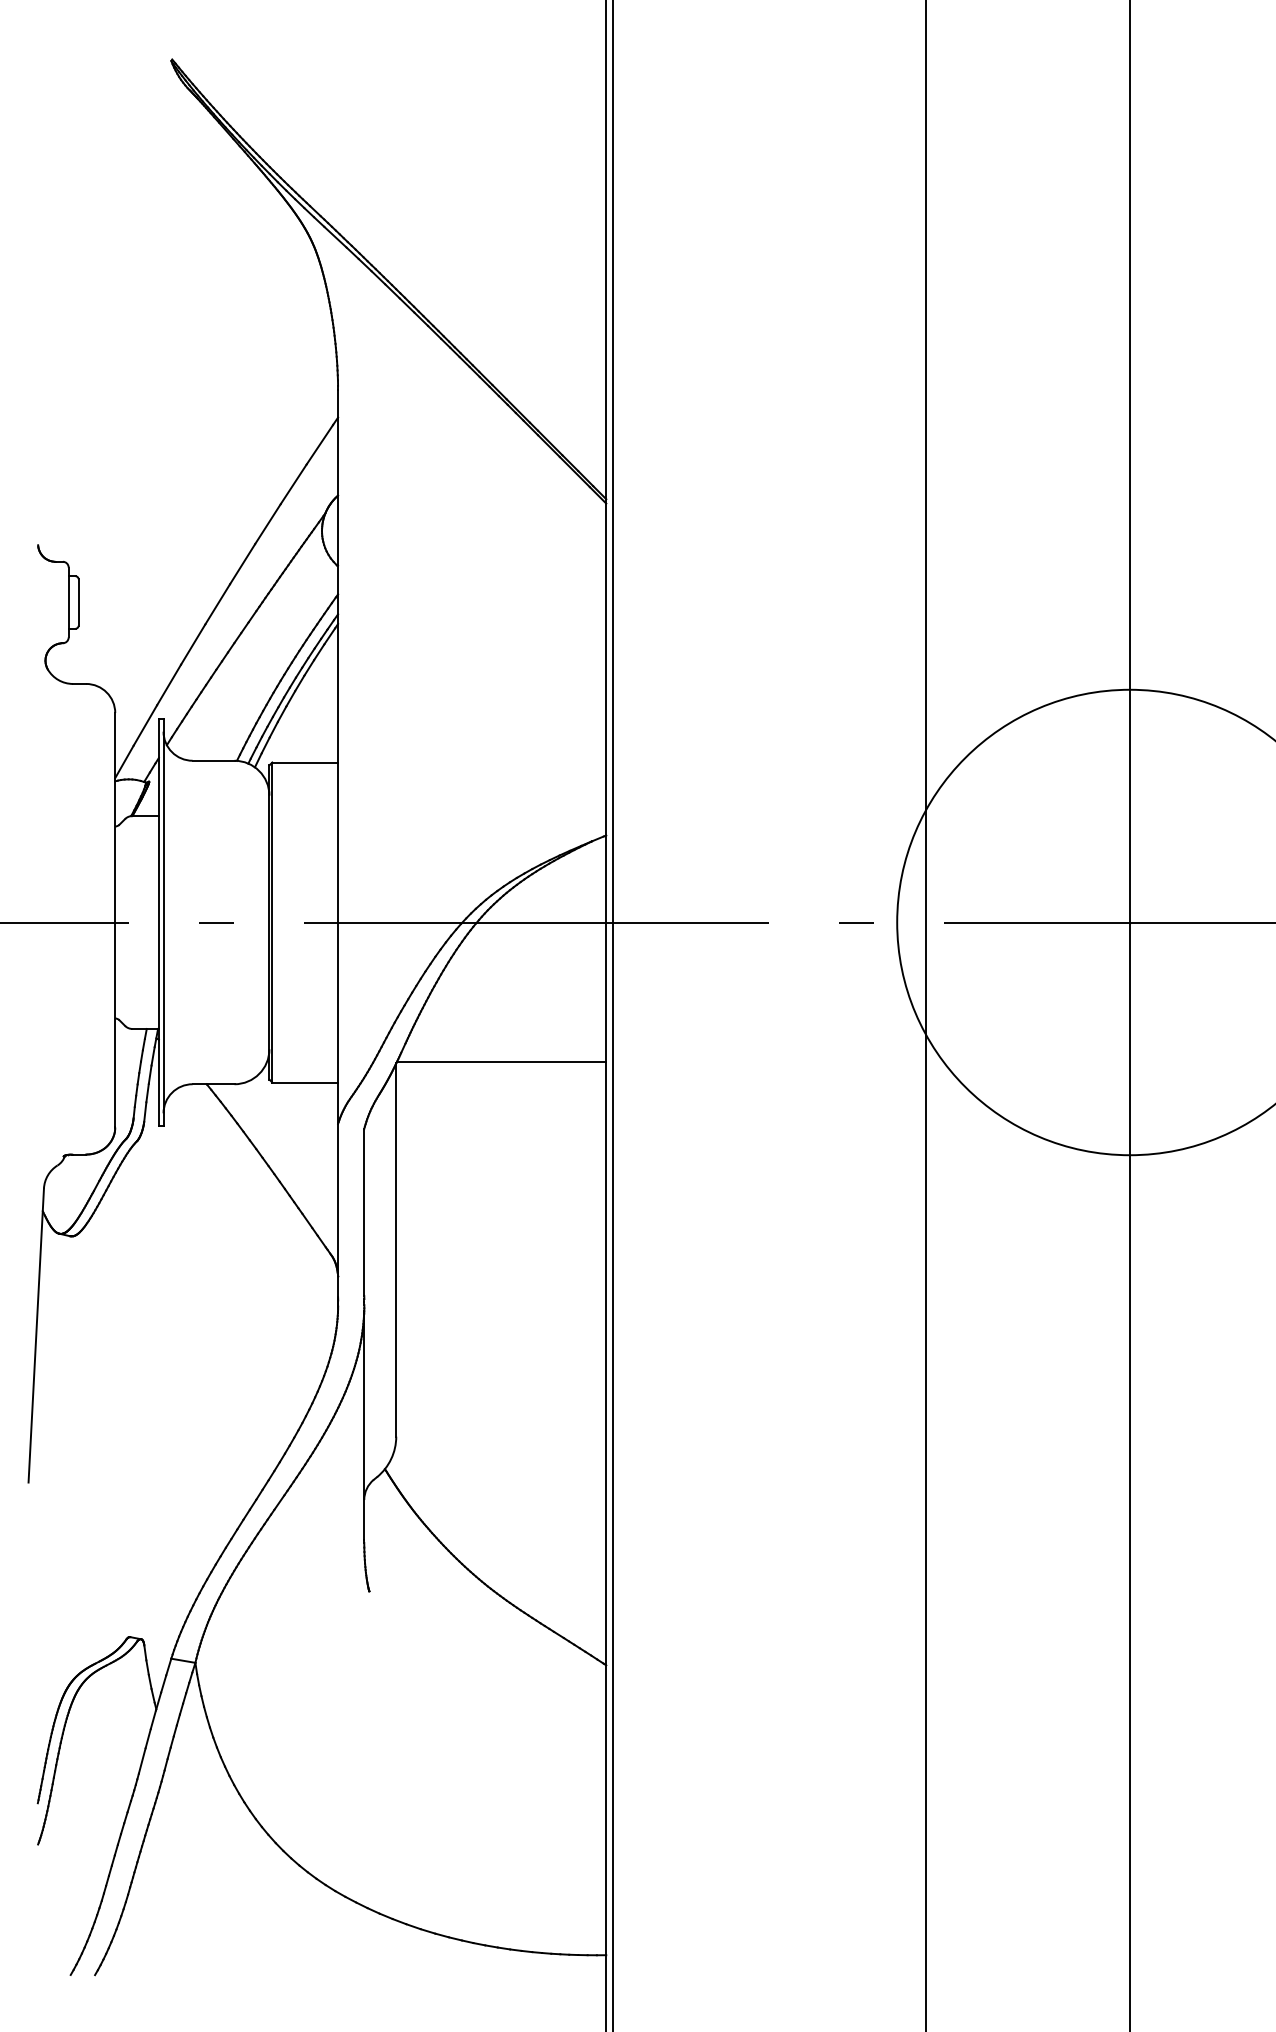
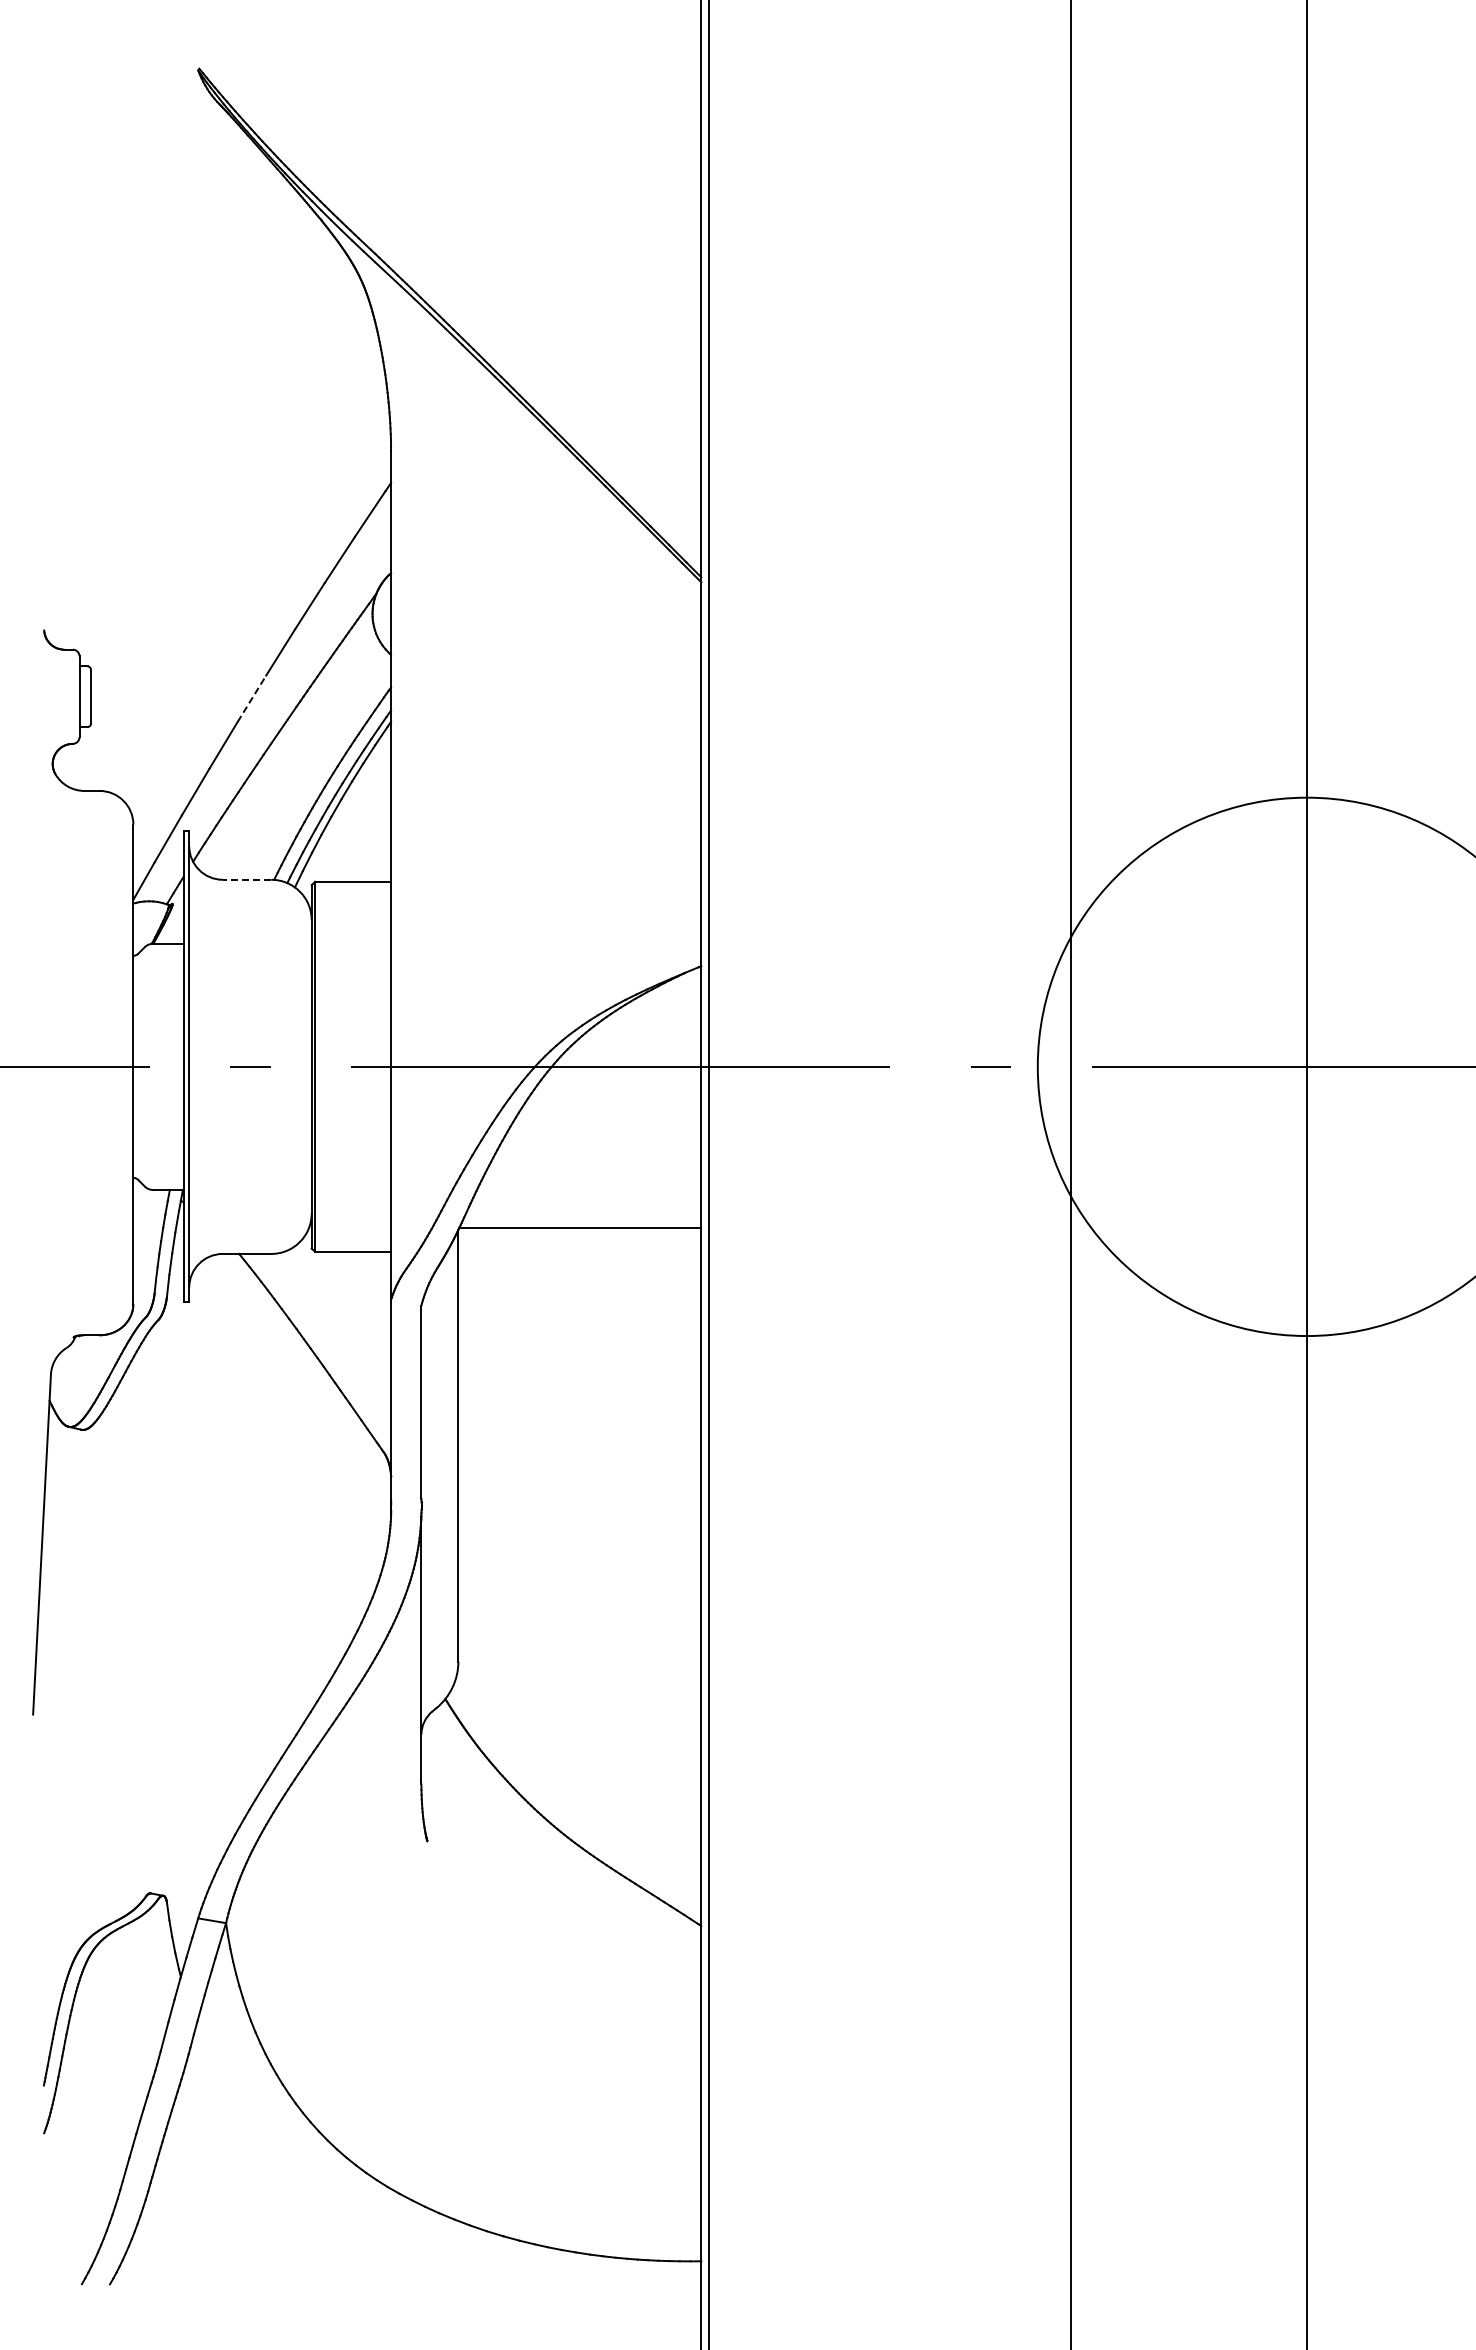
line: (218, 604) -> (252, 698), solid -> dashed
line: (213, 760) -> (246, 879), solid -> dashed

